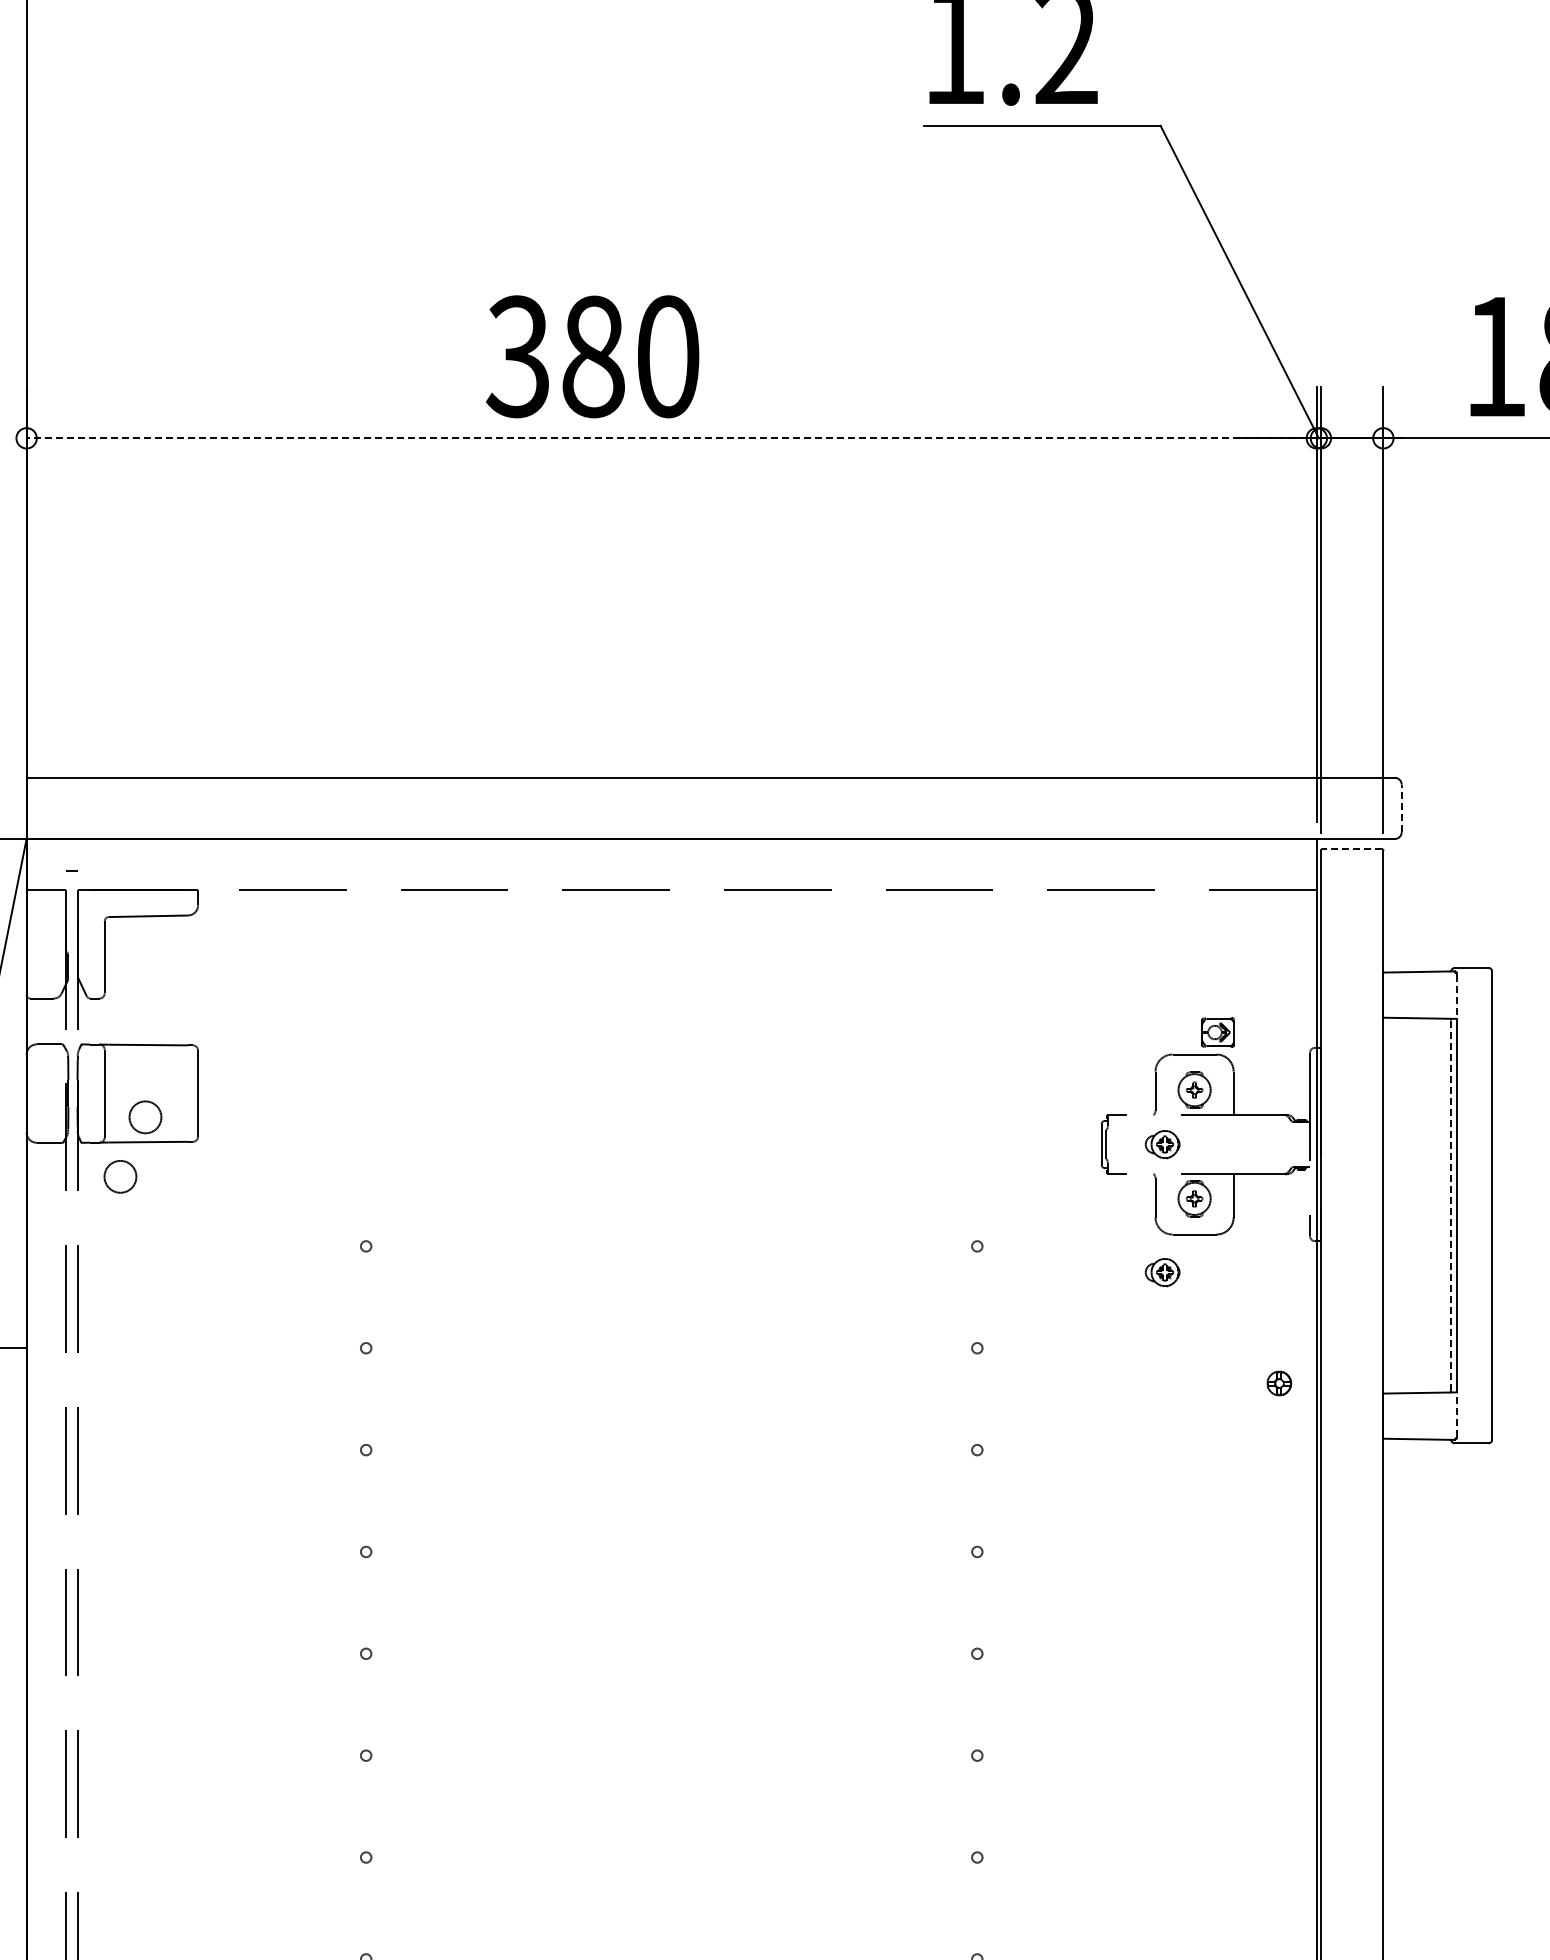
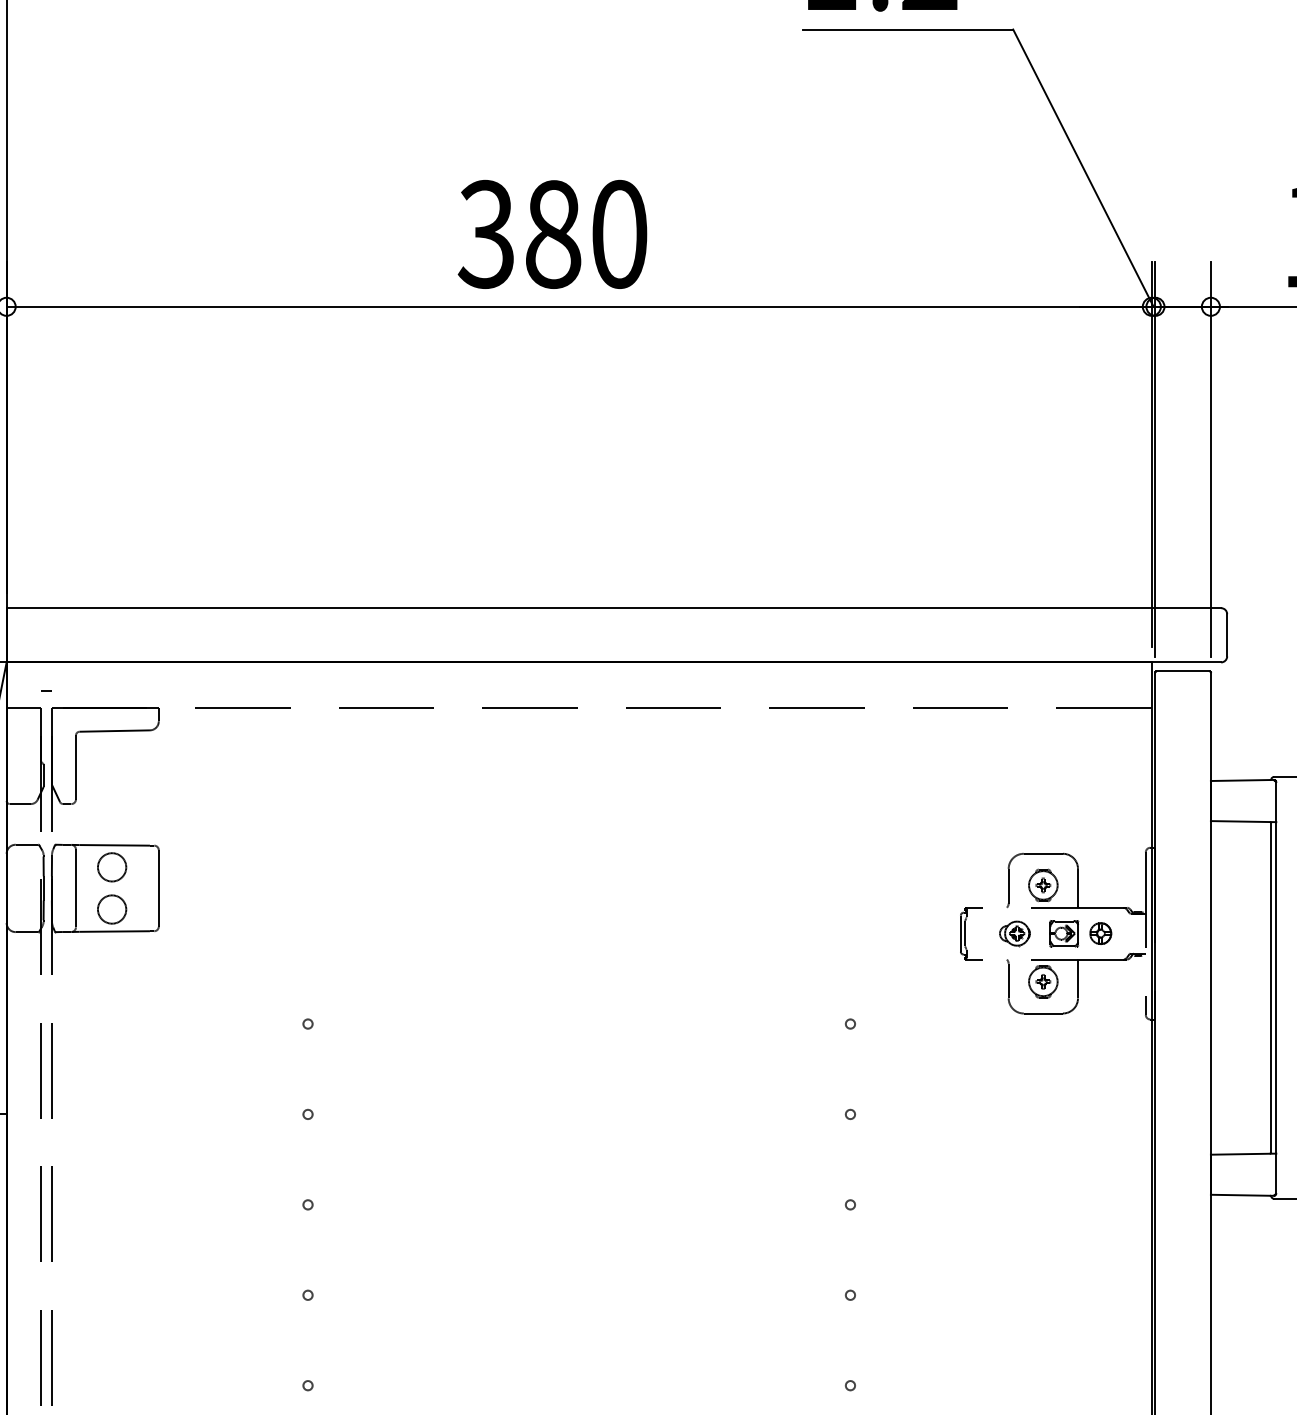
text: (592, 356) -> (552, 234), moved
line: (671, 438) -> (579, 306), dashed -> solid
line: (1401, 808) -> (1226, 635), dashed -> solid
line: (1351, 849) -> (1182, 671), dashed -> solid
line: (1457, 997) -> (1276, 803), dashed -> solid
part: (1217, 1032) -> (1063, 933), moved
circle: (120, 1176) -> (112, 867), moved
line: (1451, 1205) -> (1271, 987), dashed -> solid
part: (1162, 1272) -> (1014, 1047), removed
part: (1279, 1383) -> (1100, 933), moved
line: (1457, 1413) -> (1276, 1172), dashed -> solid

